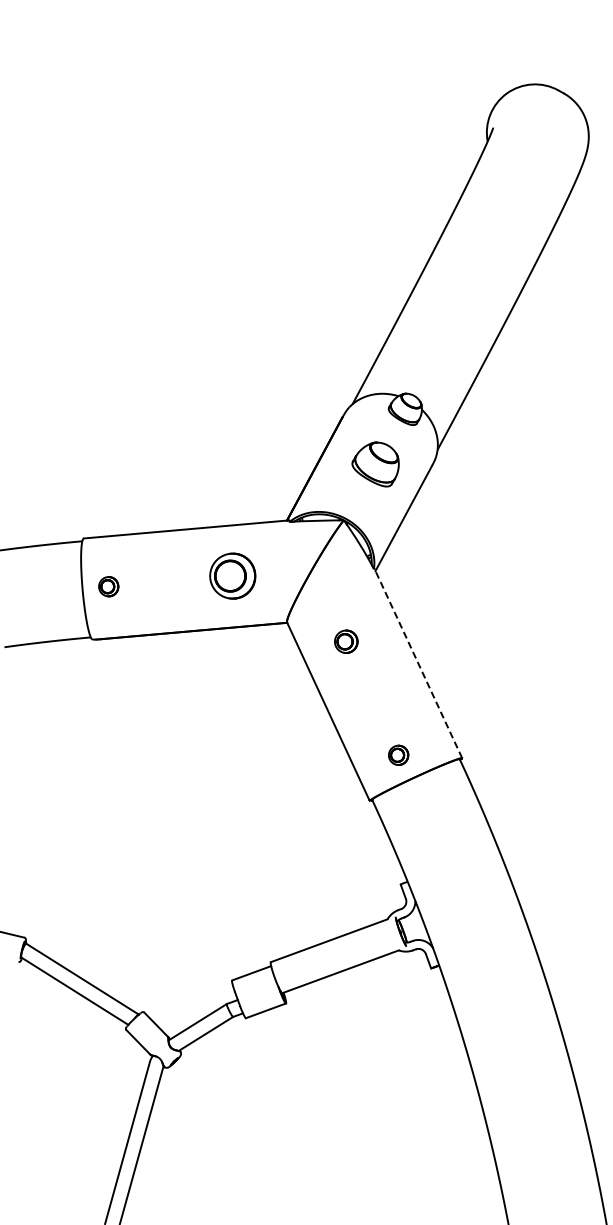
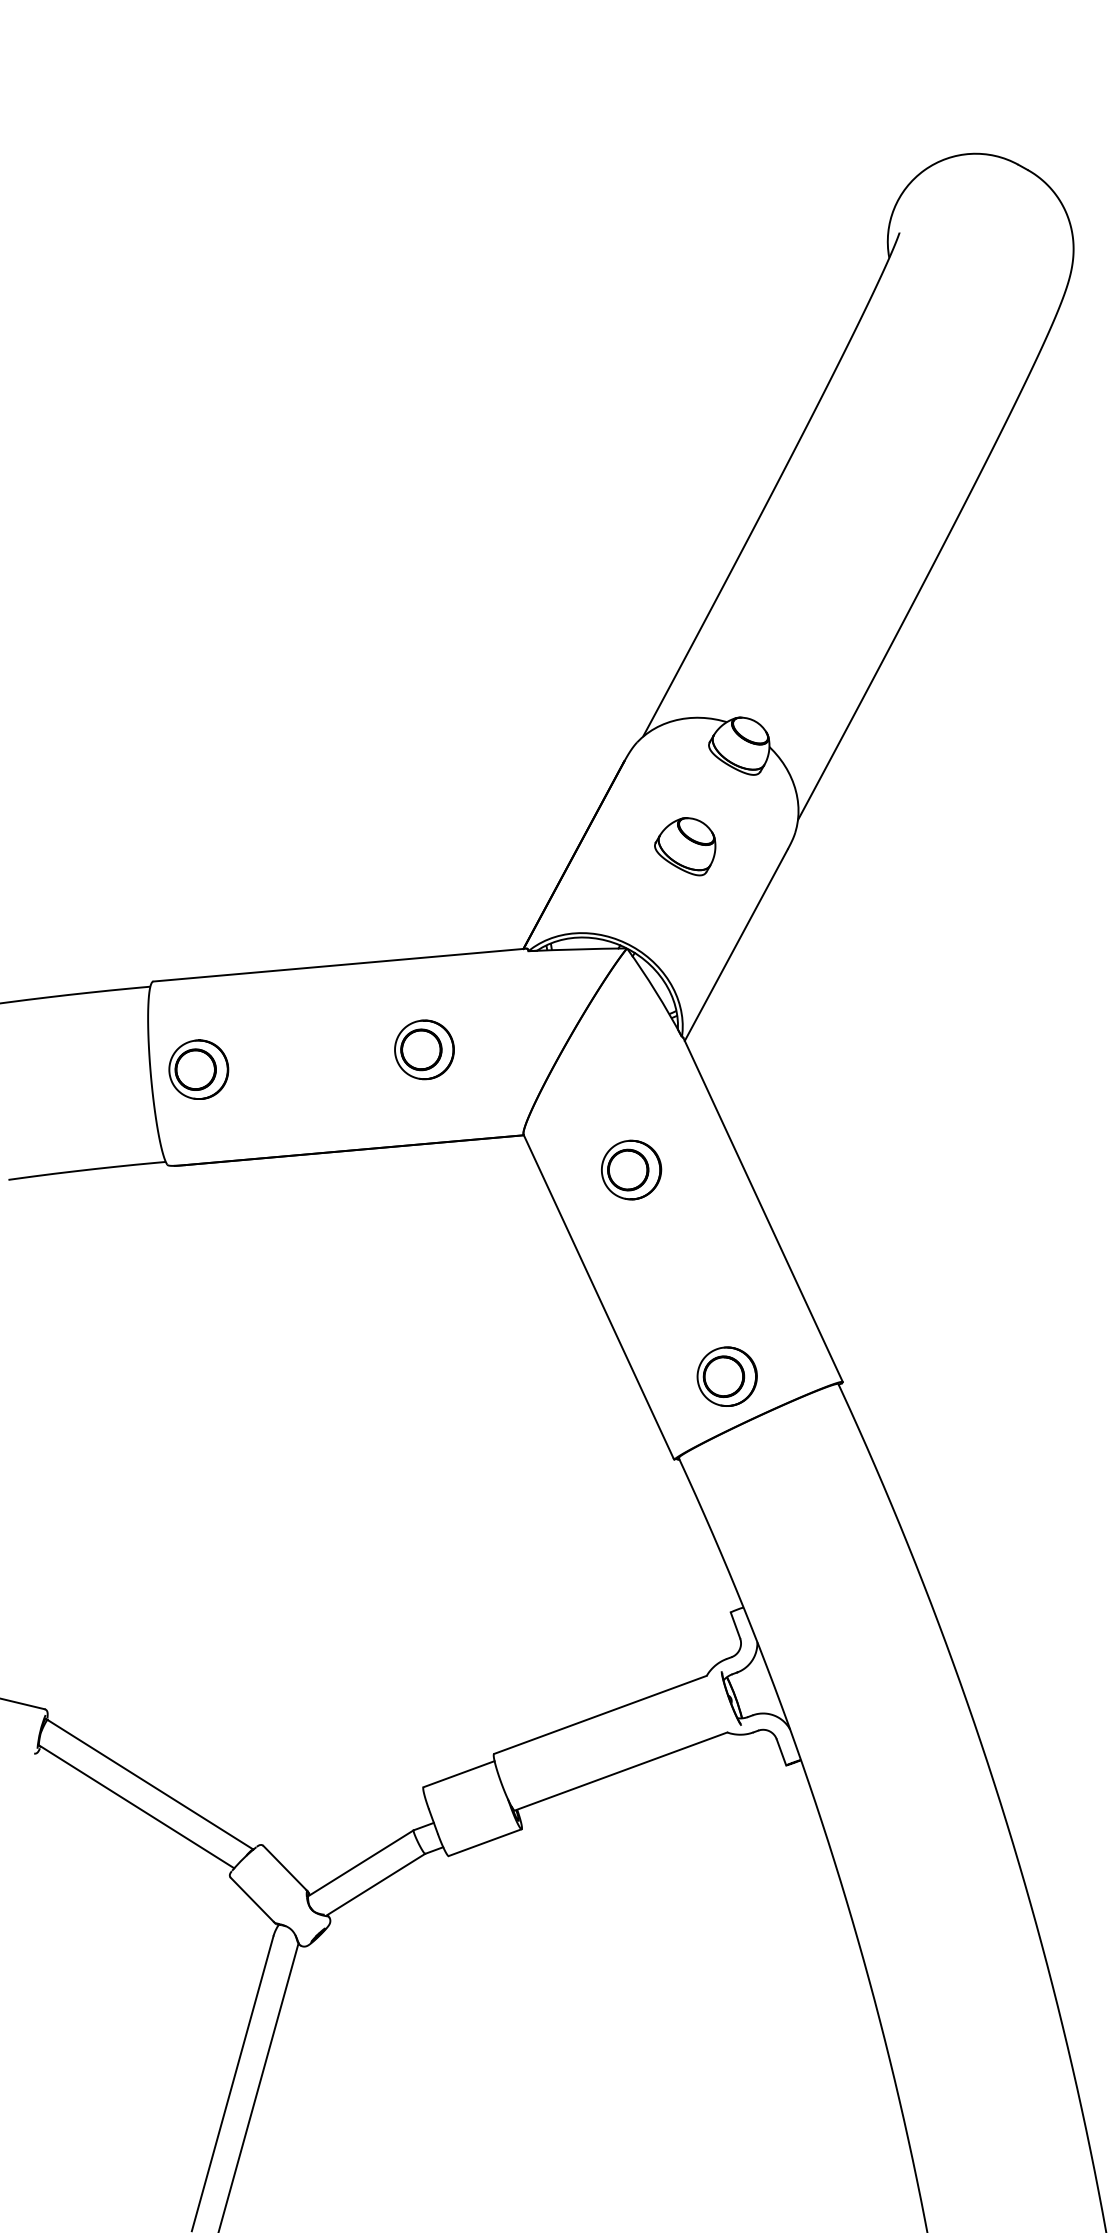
part: (375, 464) -> (684, 846), size x0.71
part: (232, 575) -> (424, 1049), size x0.71
part: (108, 586) -> (198, 1069), size x1.67
part: (346, 641) -> (631, 1169), size x1.43
line: (418, 663) -> (763, 1209), dashed -> solid
part: (398, 755) -> (726, 1377), size x1.67

